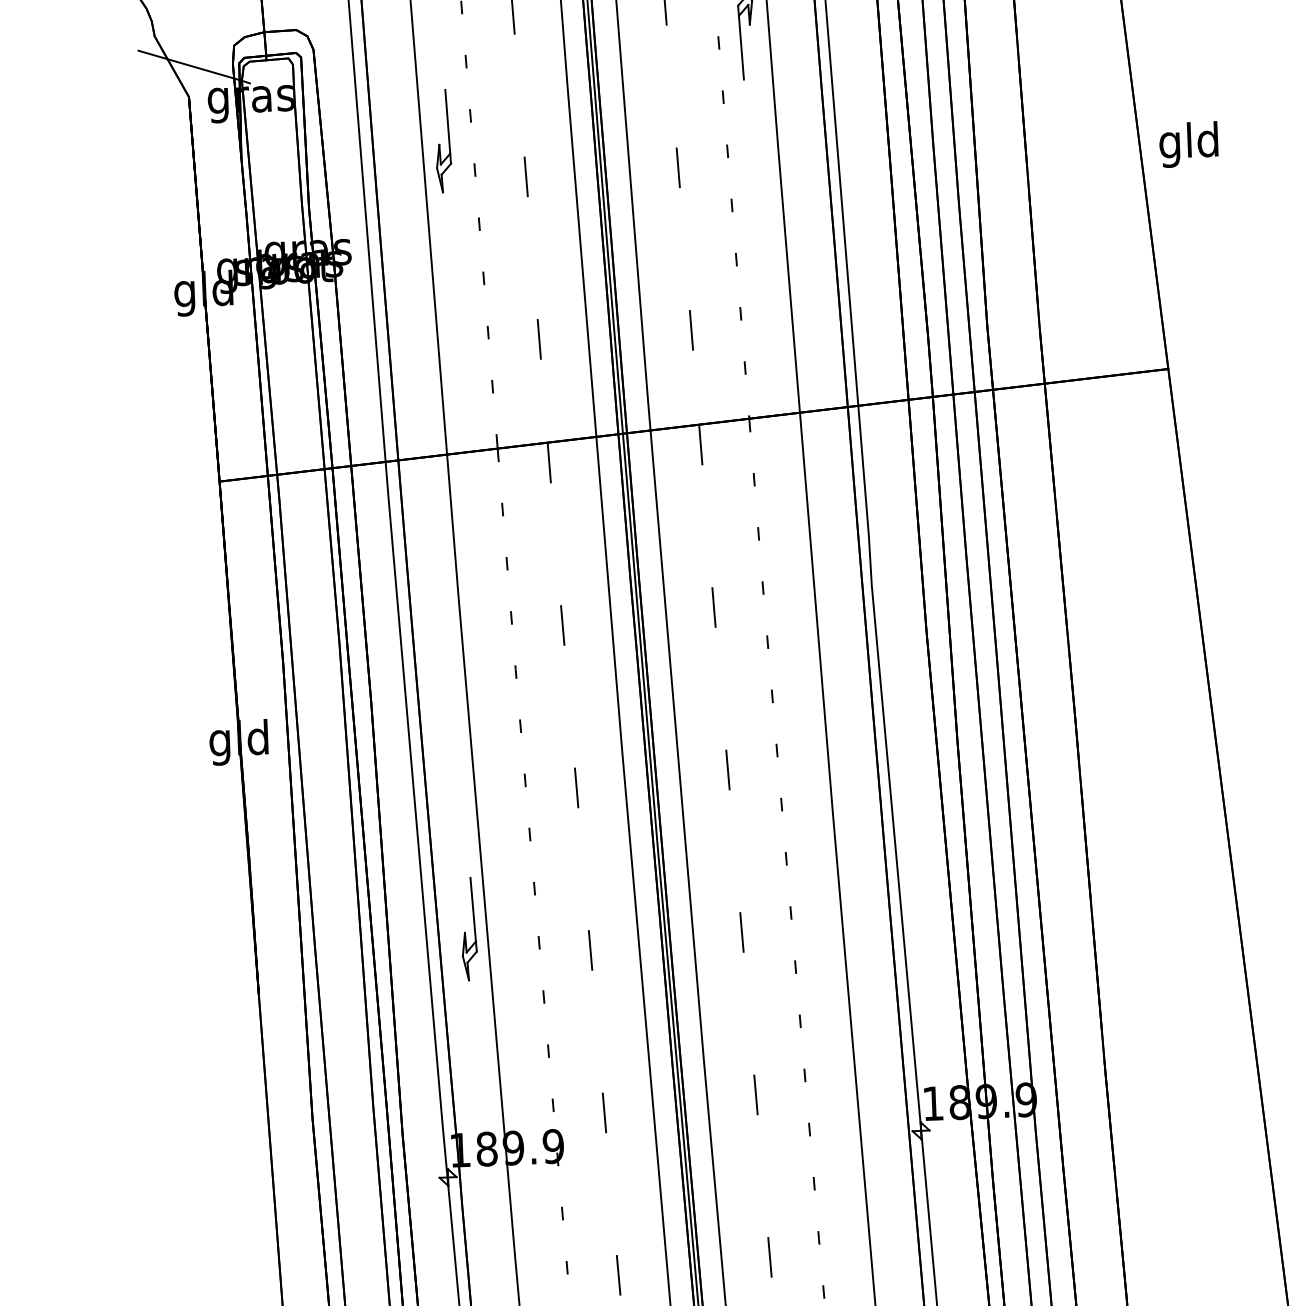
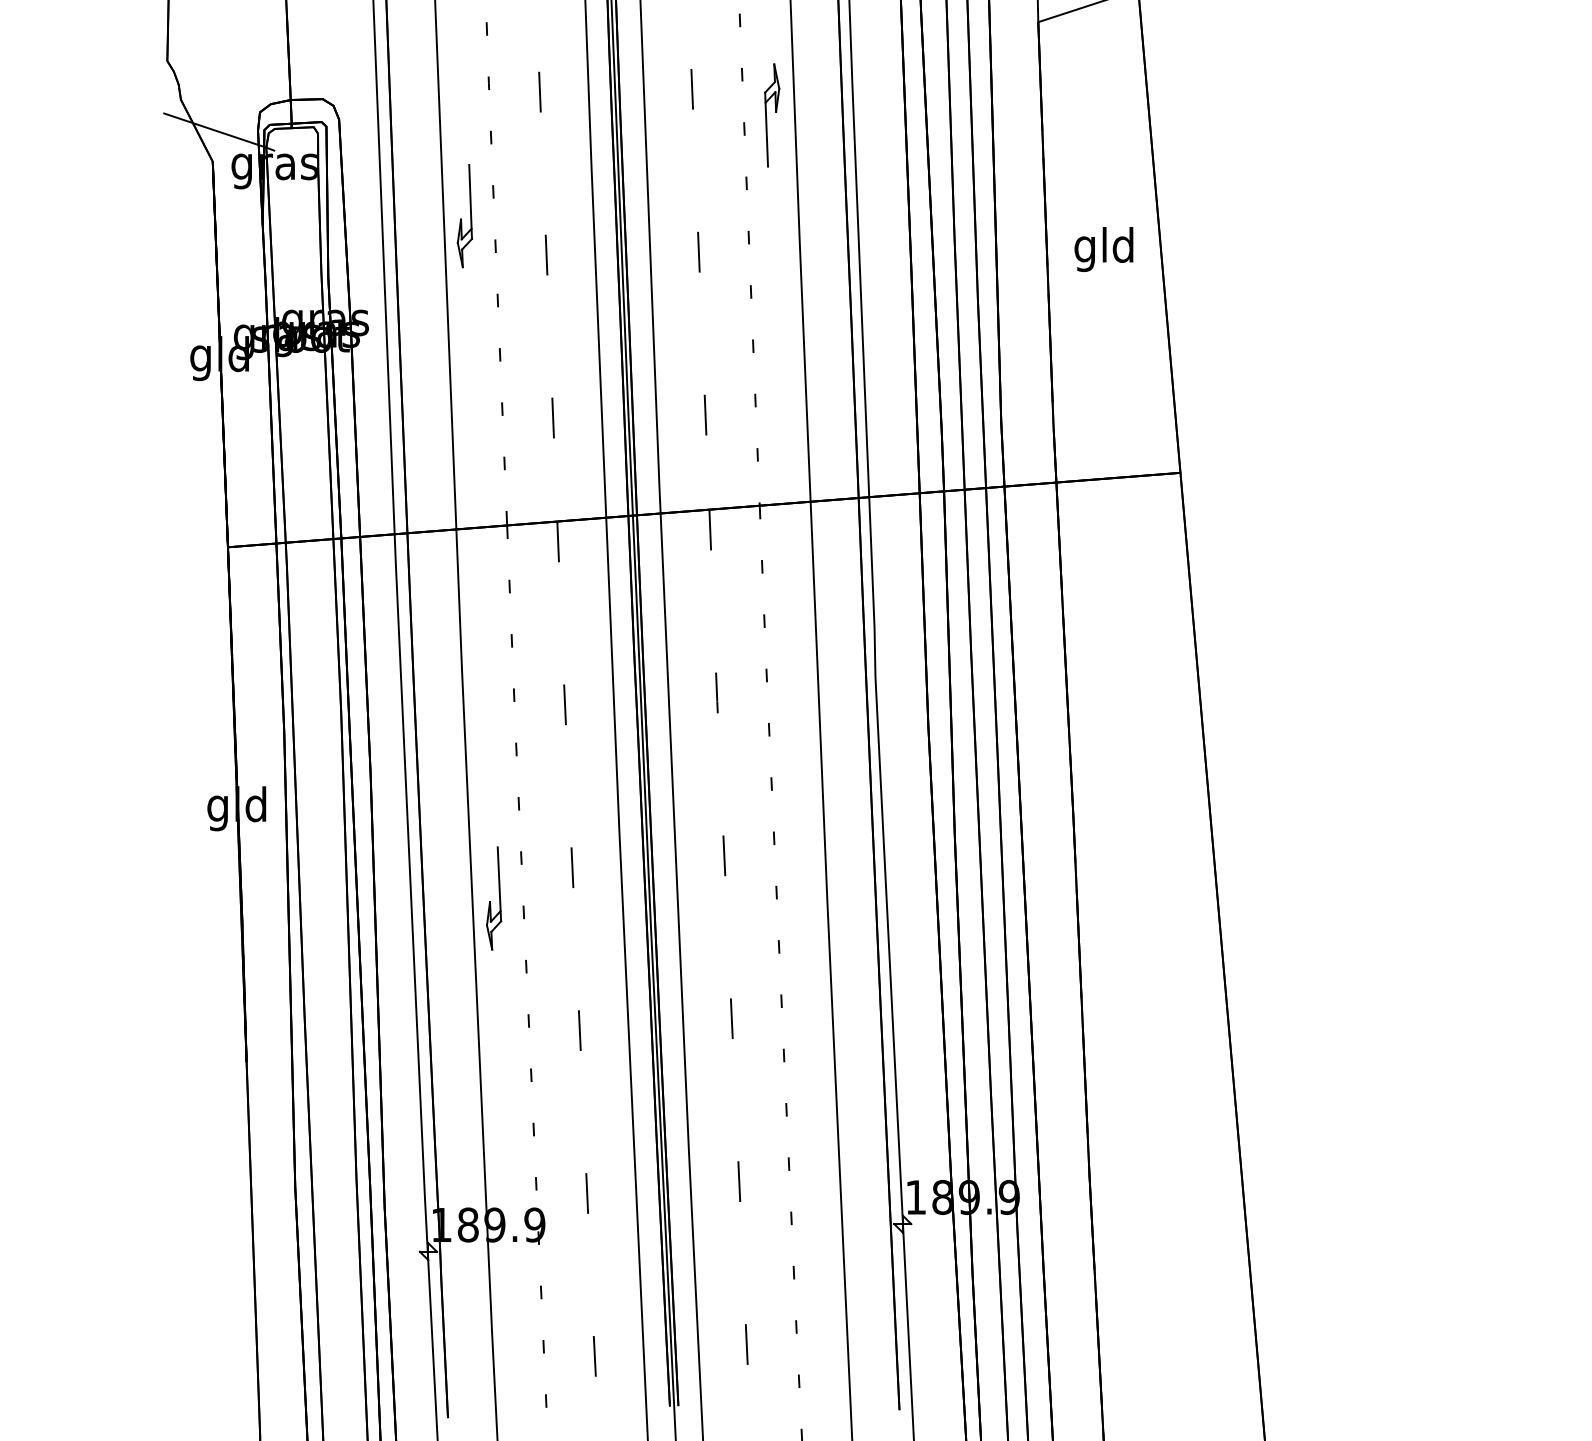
text: (1188, 144) -> (1103, 249), moved
part: (469, 929) -> (494, 898), moved

